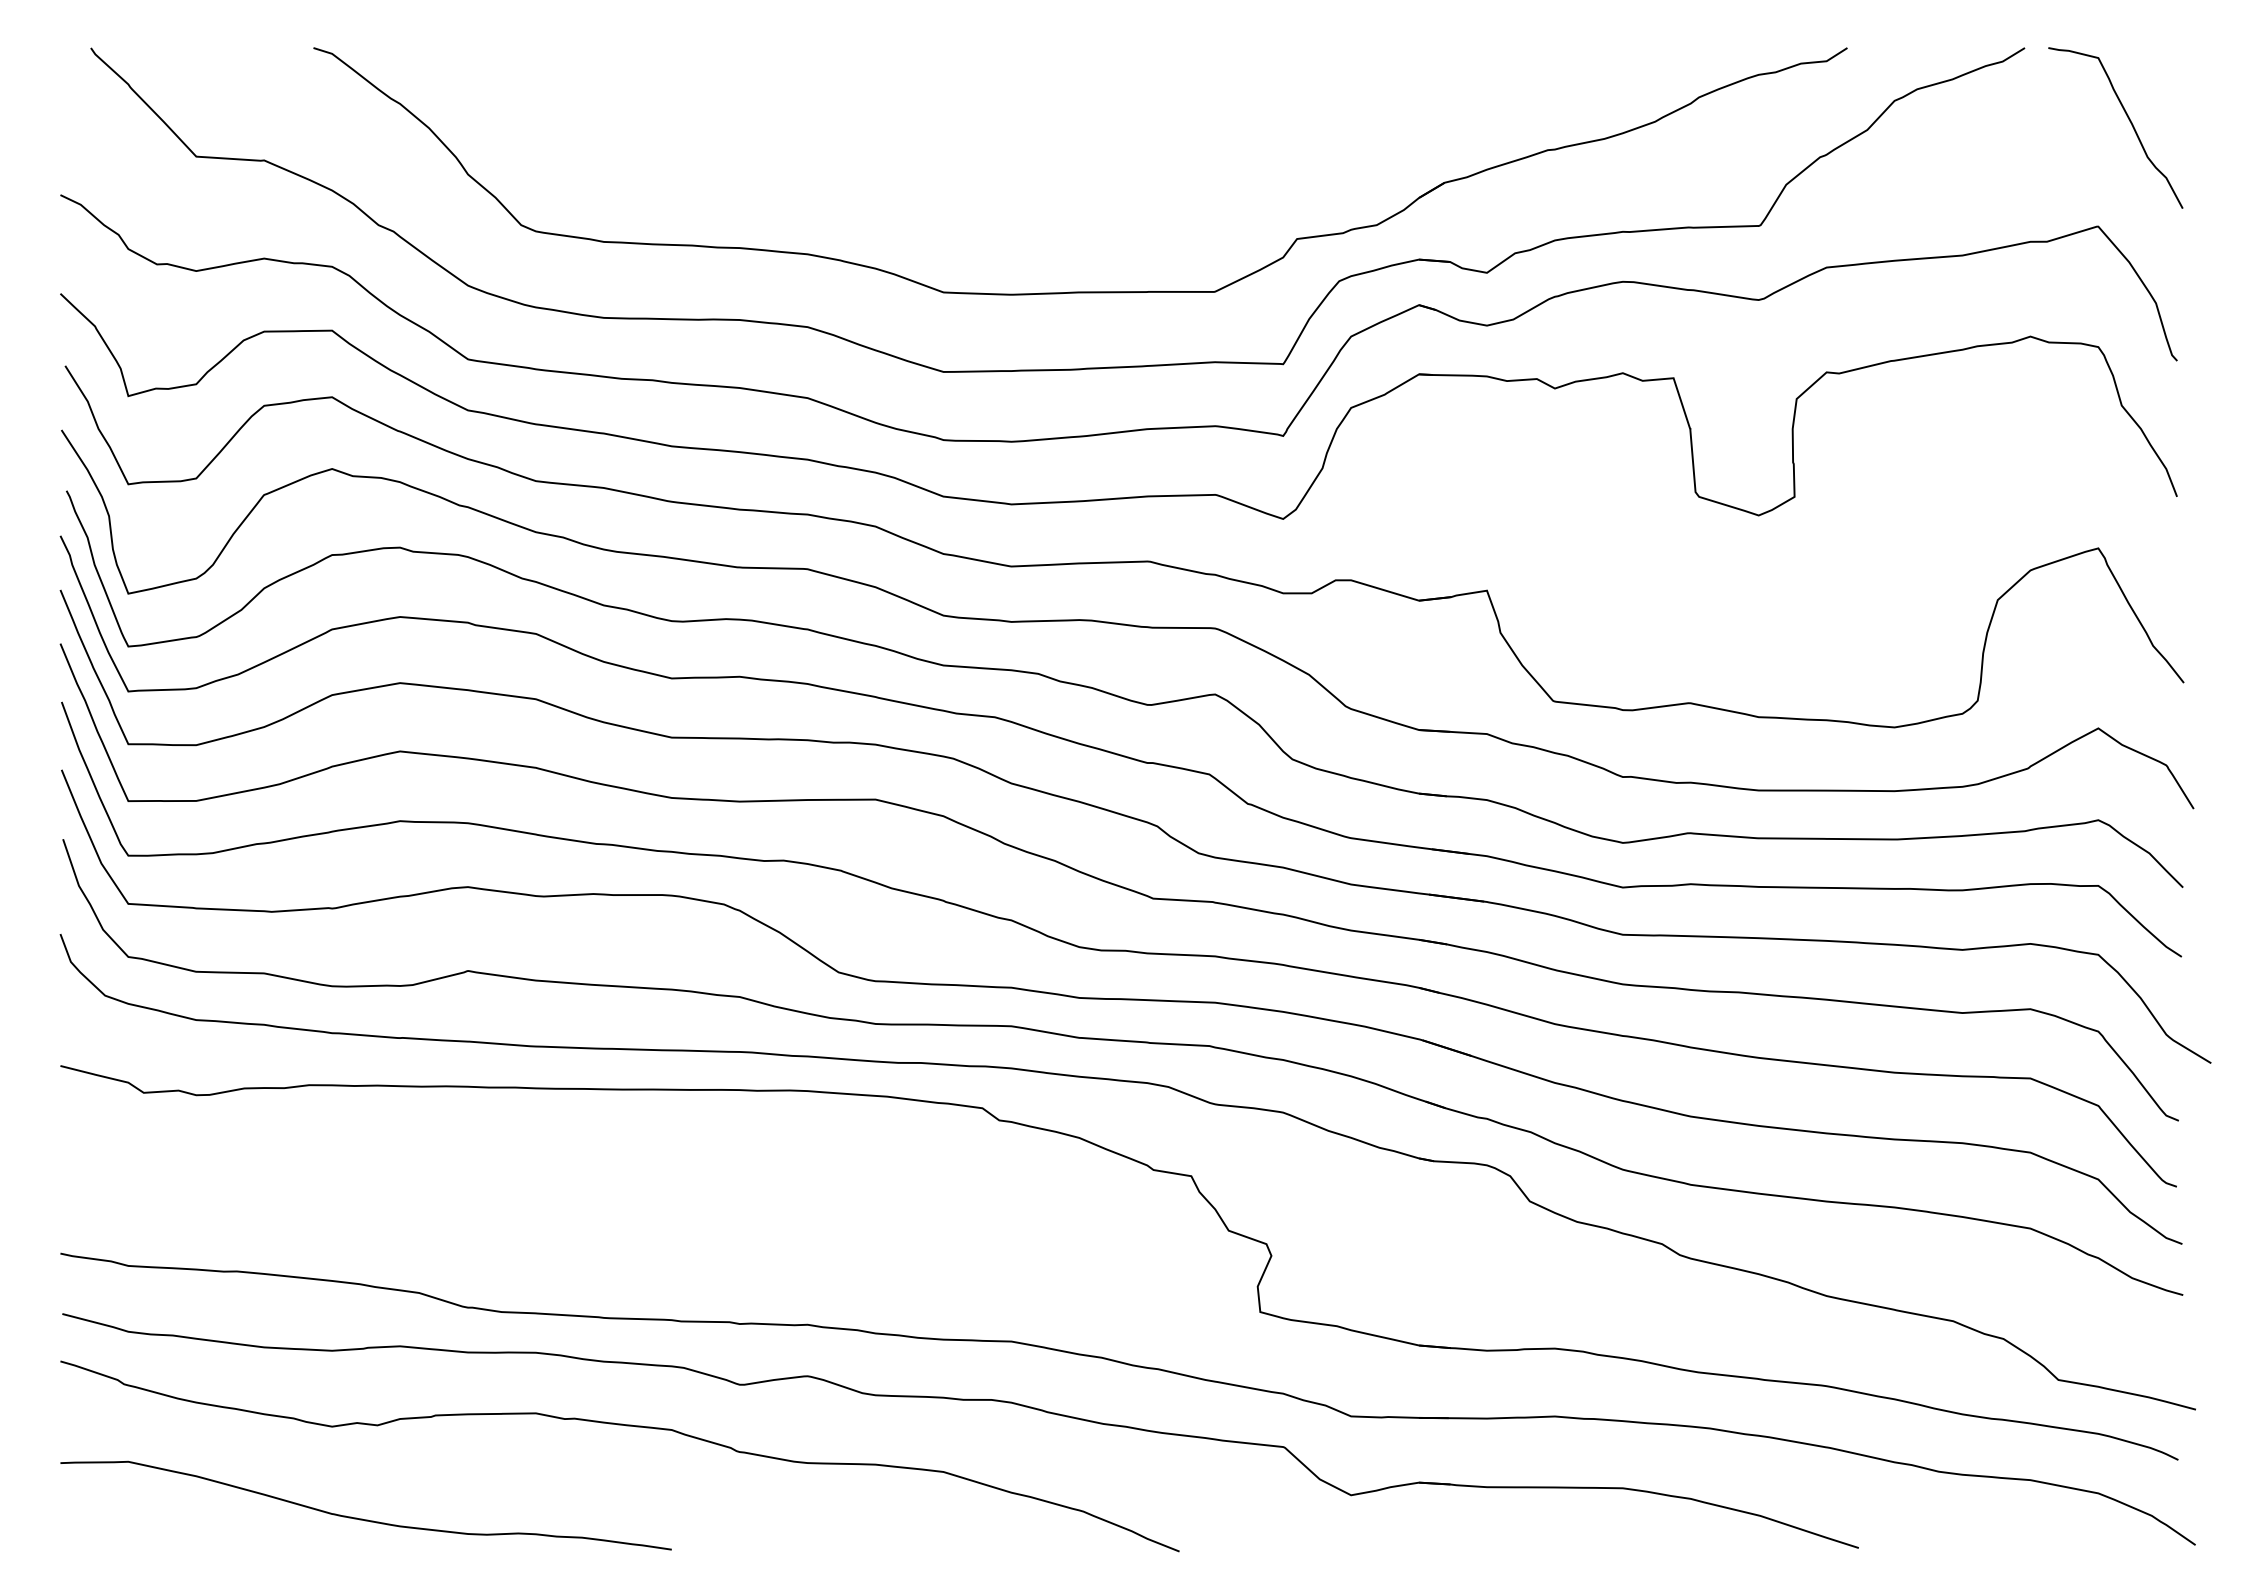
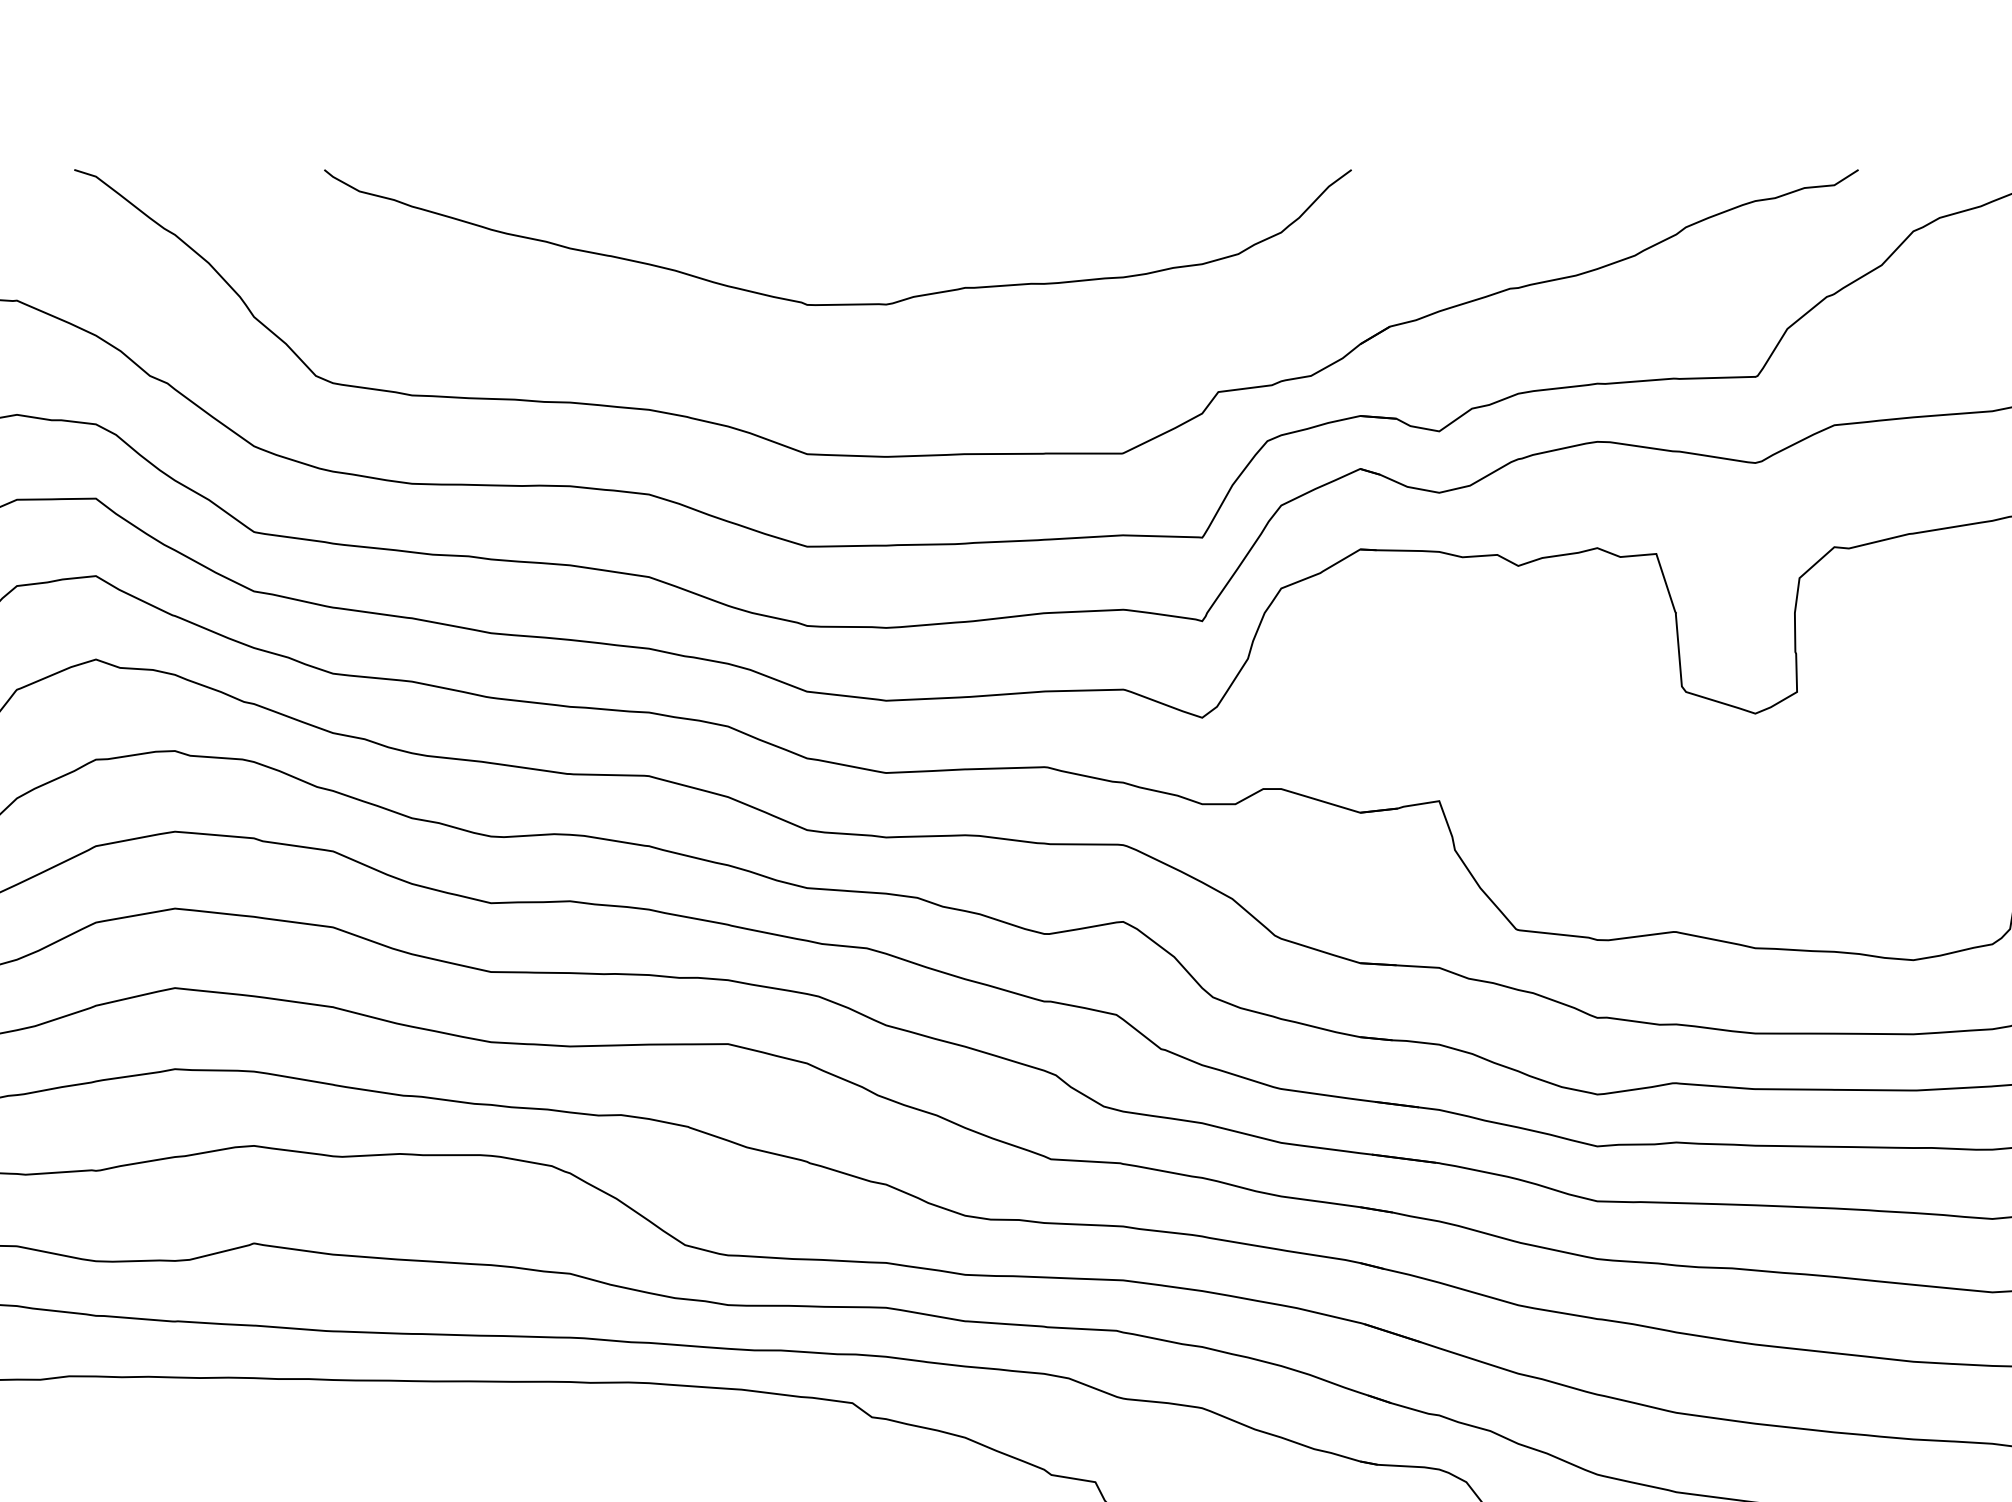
curve: (969, 163) -> (837, 304), added

